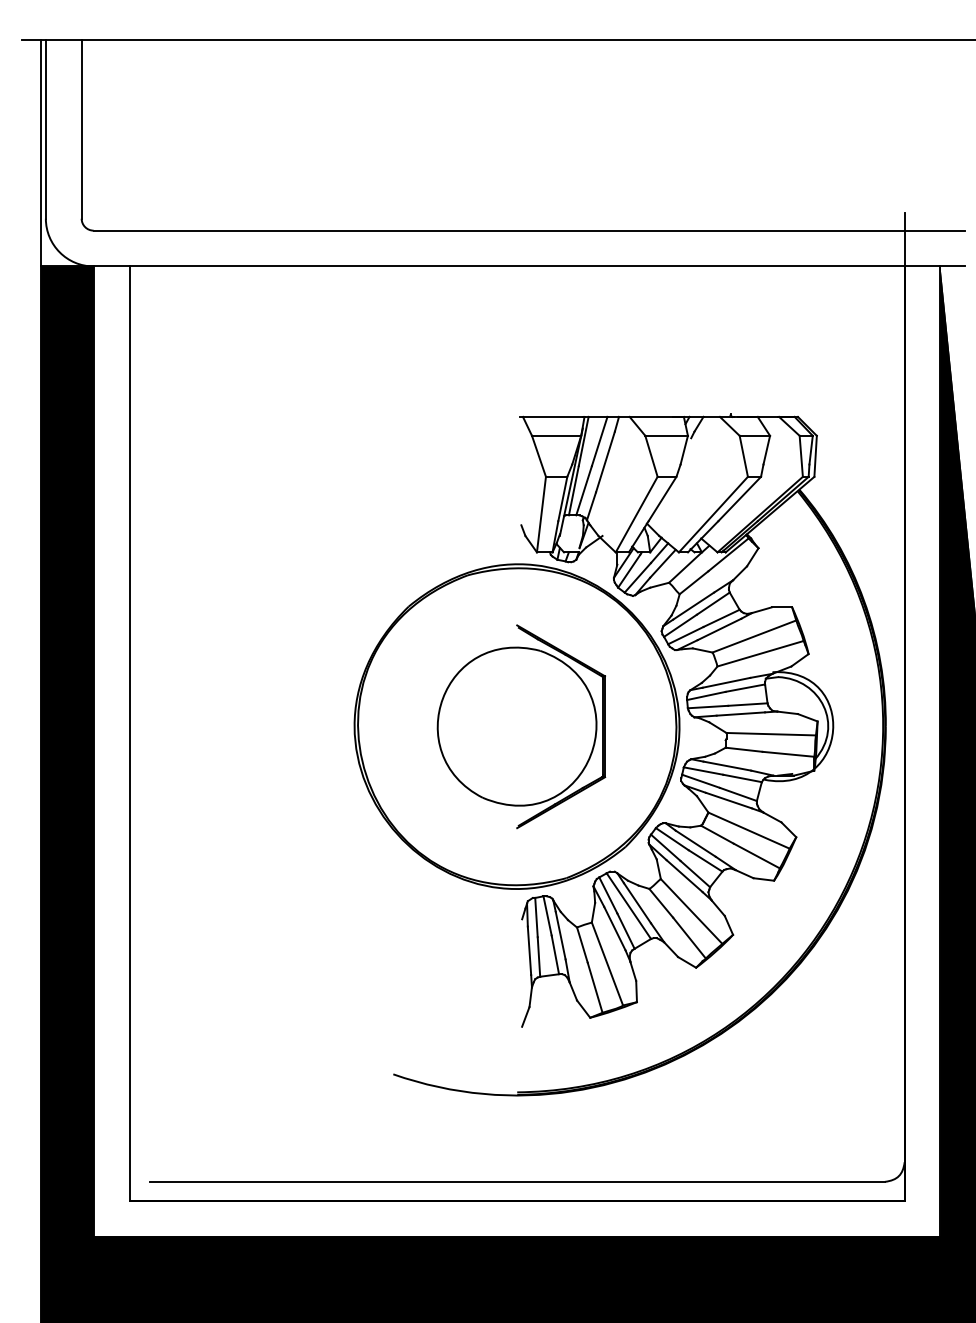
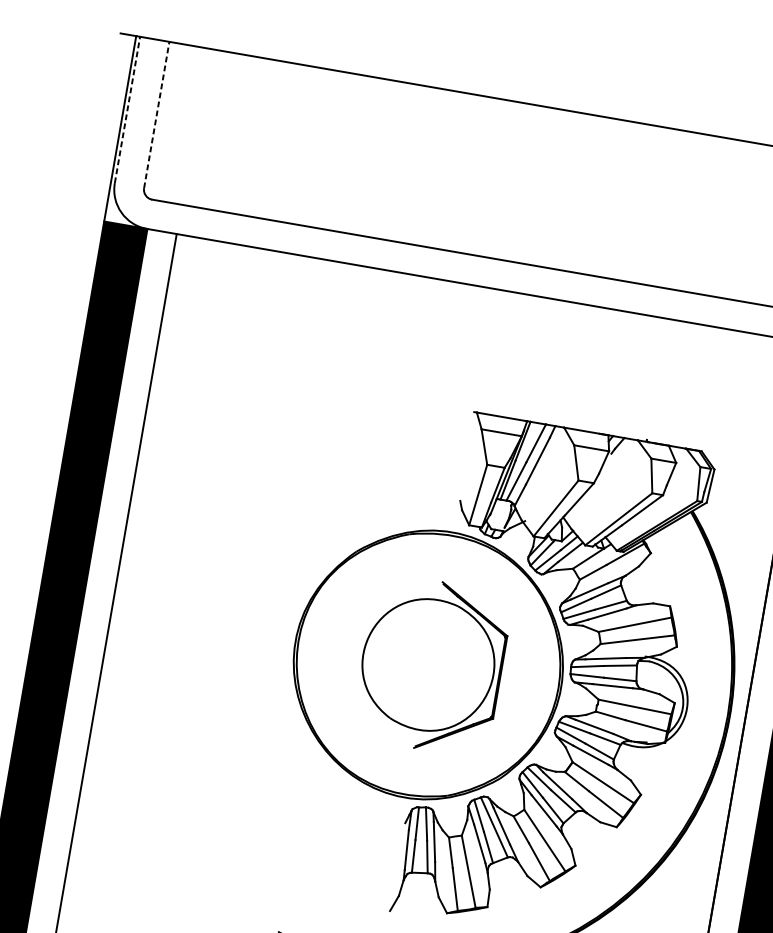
line: (45, 129) -> (127, 110), solid -> dashed
line: (81, 129) -> (156, 115), solid -> dashed

